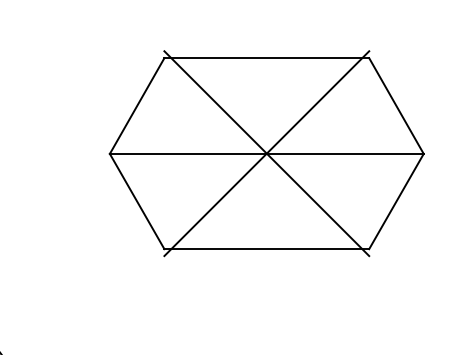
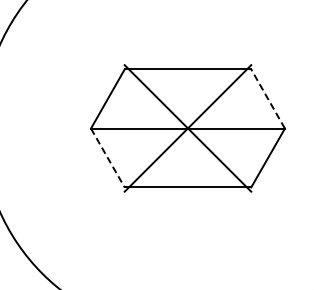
line: (395, 105) -> (267, 98), solid -> dashed
line: (136, 202) -> (107, 158), solid -> dashed

